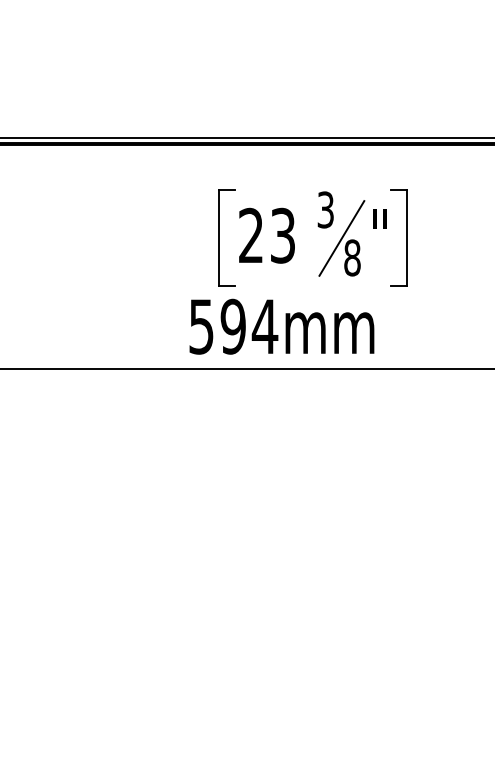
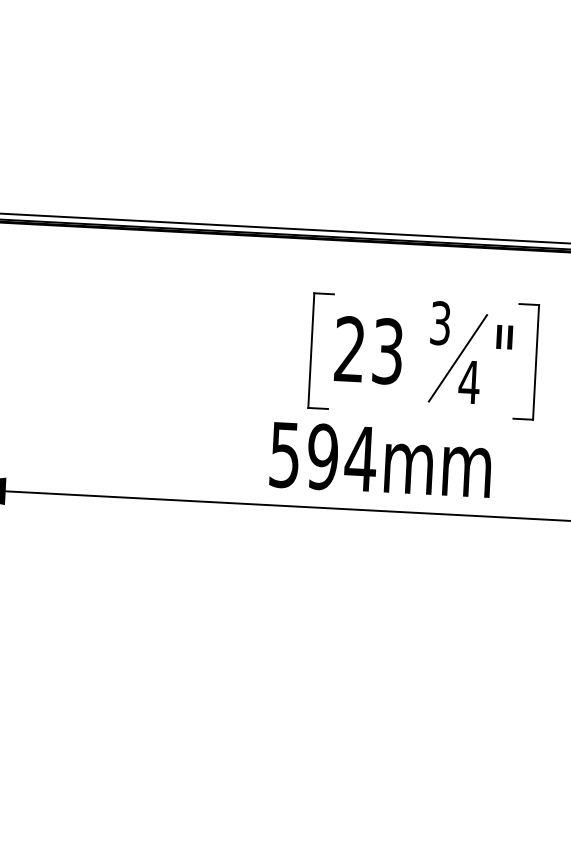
text: (352, 257) -> (469, 381), 8 -> 4

